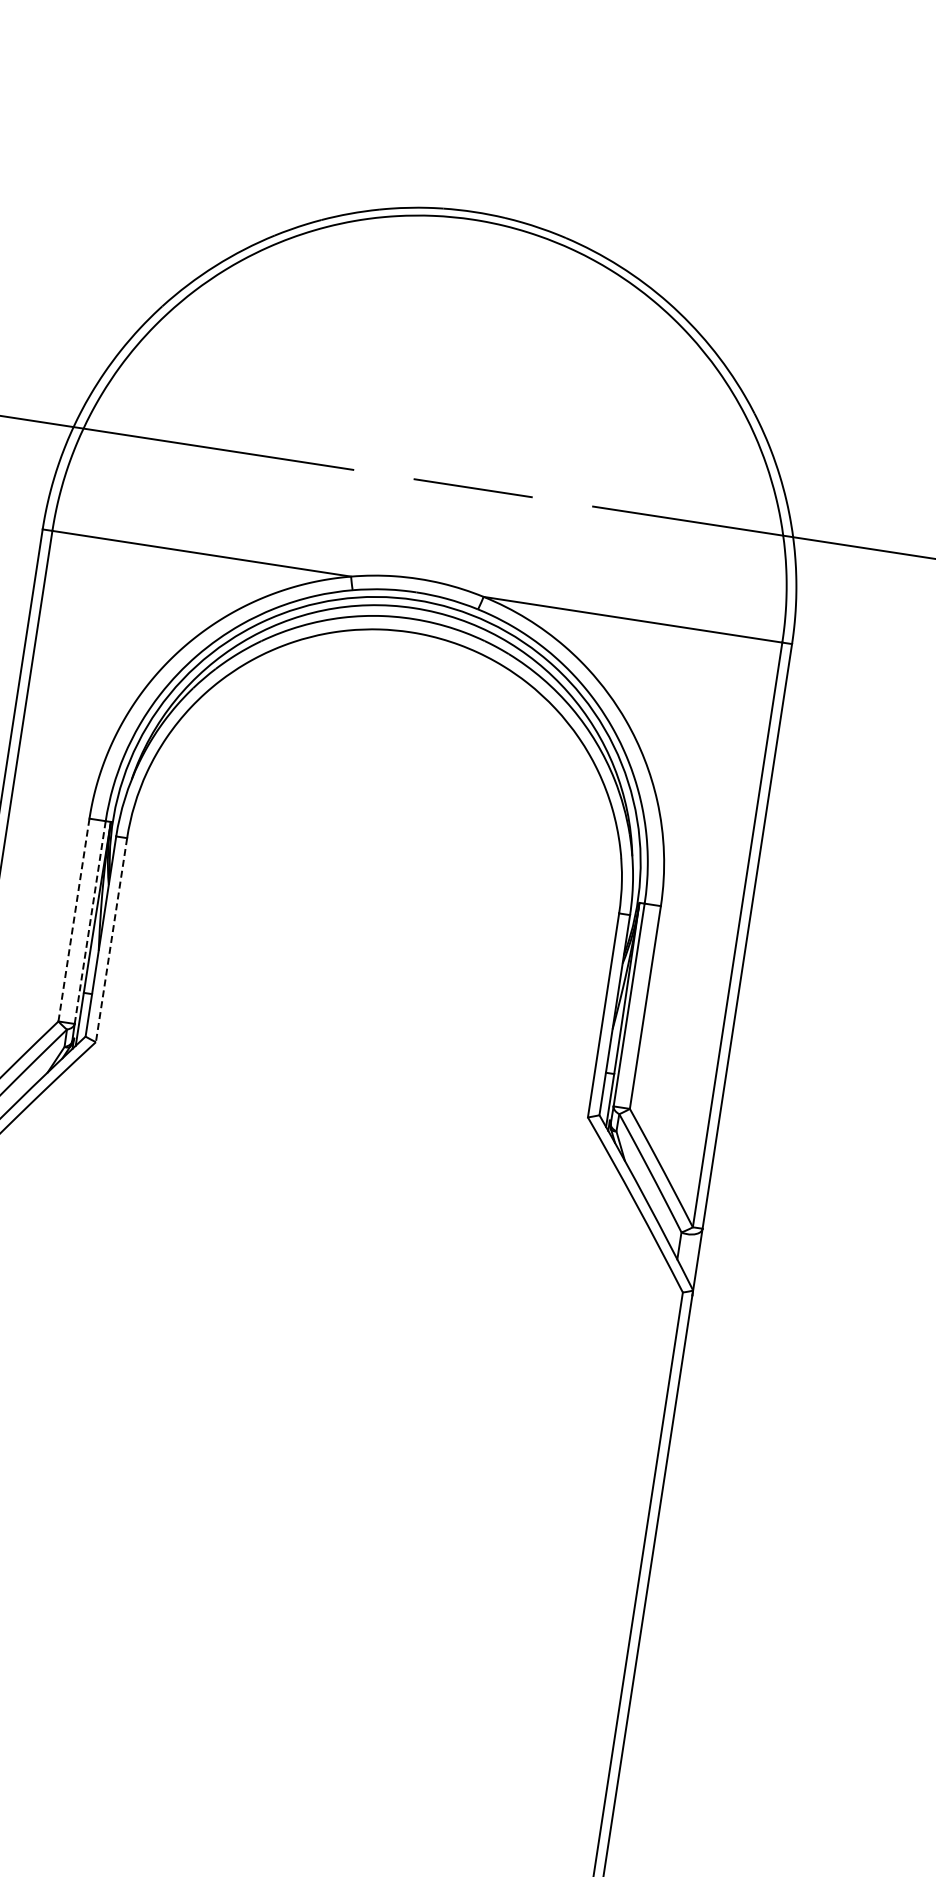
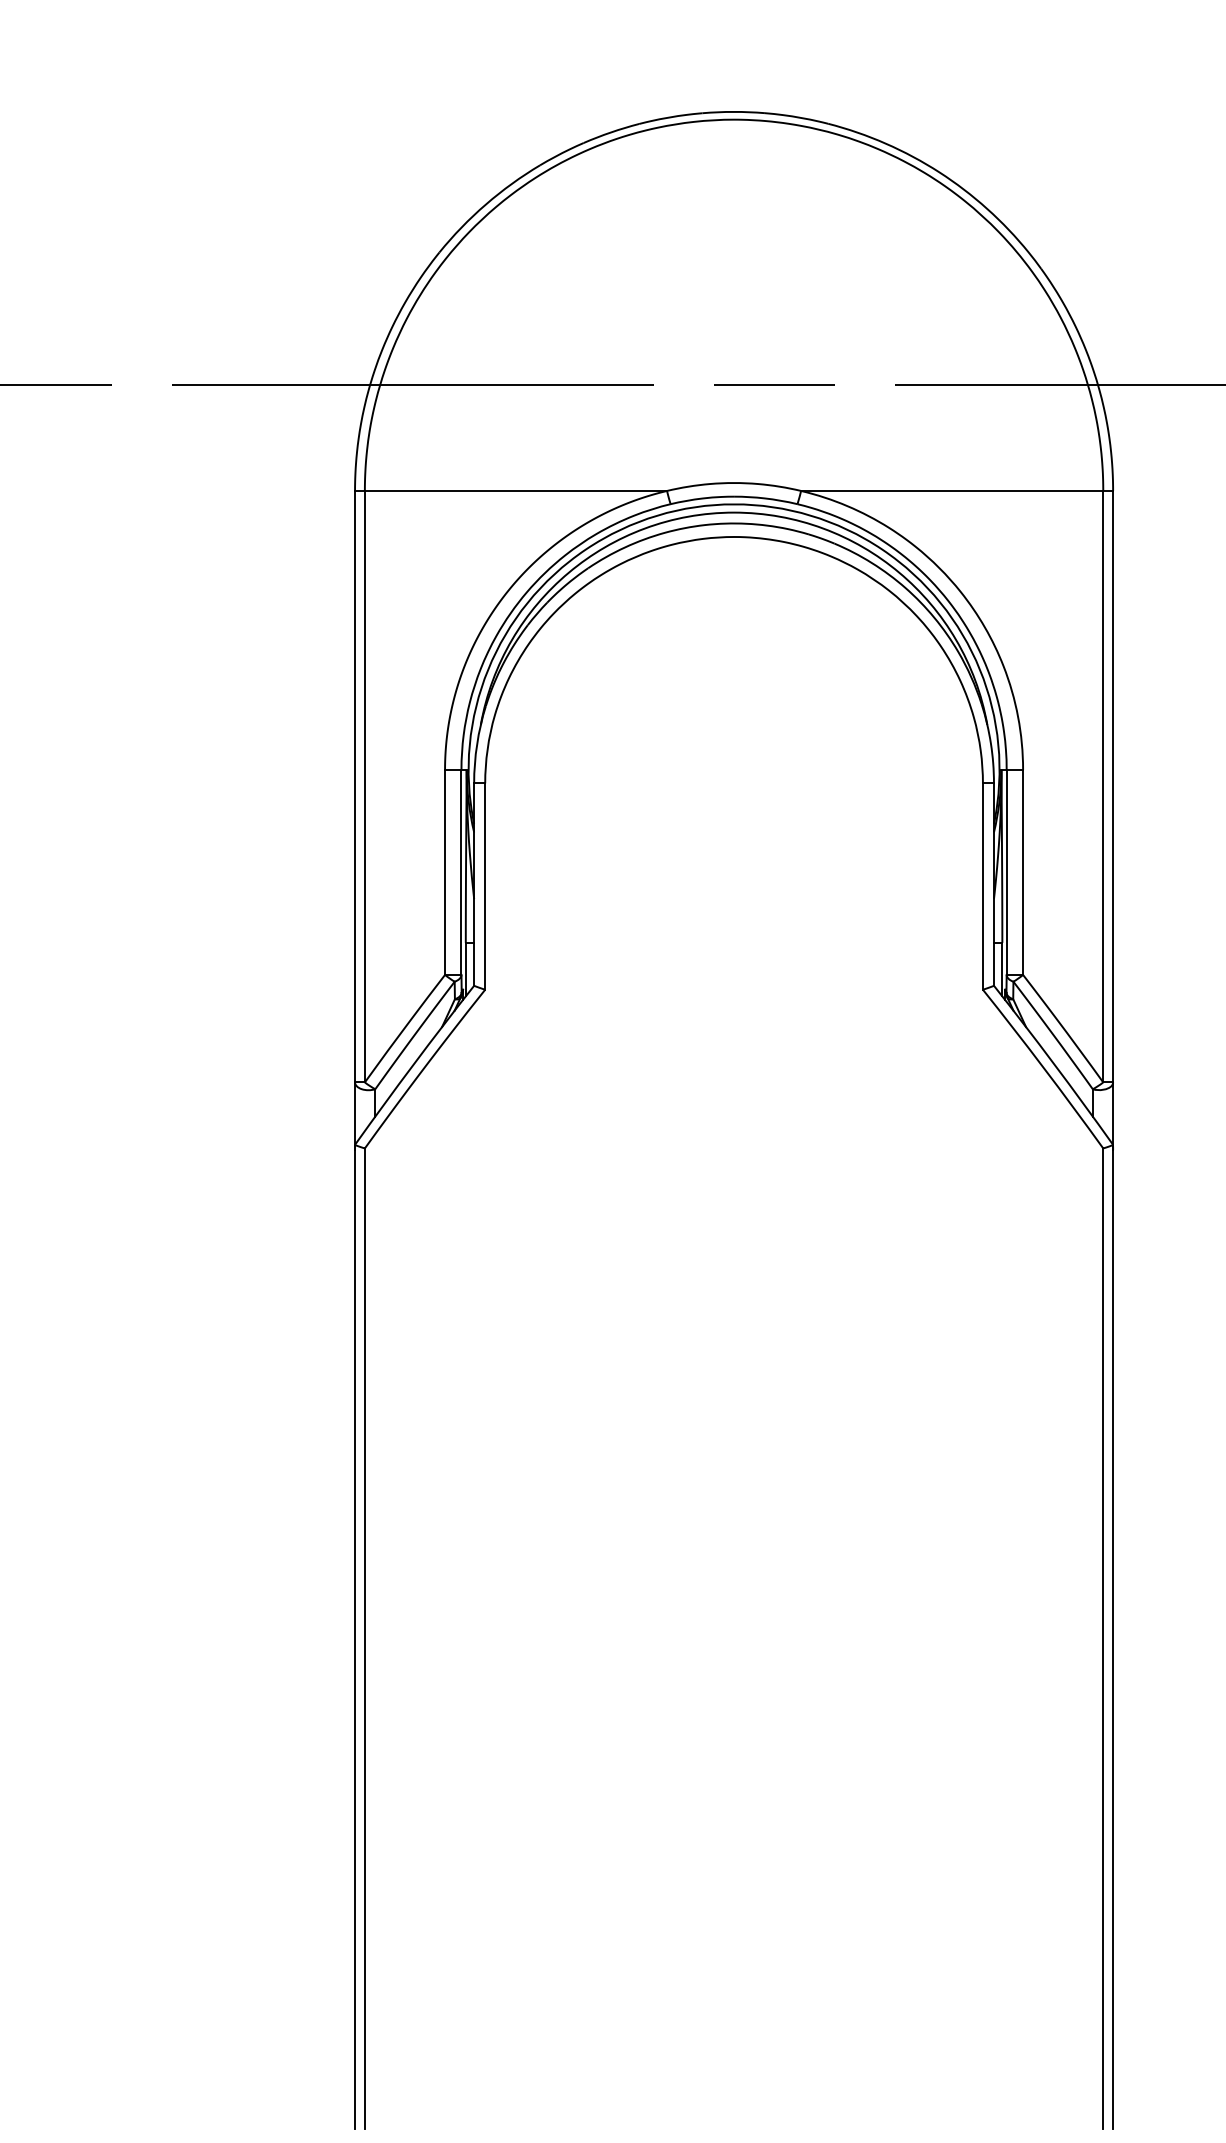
line: (74, 920) -> (445, 872), dashed -> solid
line: (90, 922) -> (461, 872), dashed -> solid
line: (111, 941) -> (485, 887), dashed -> solid

